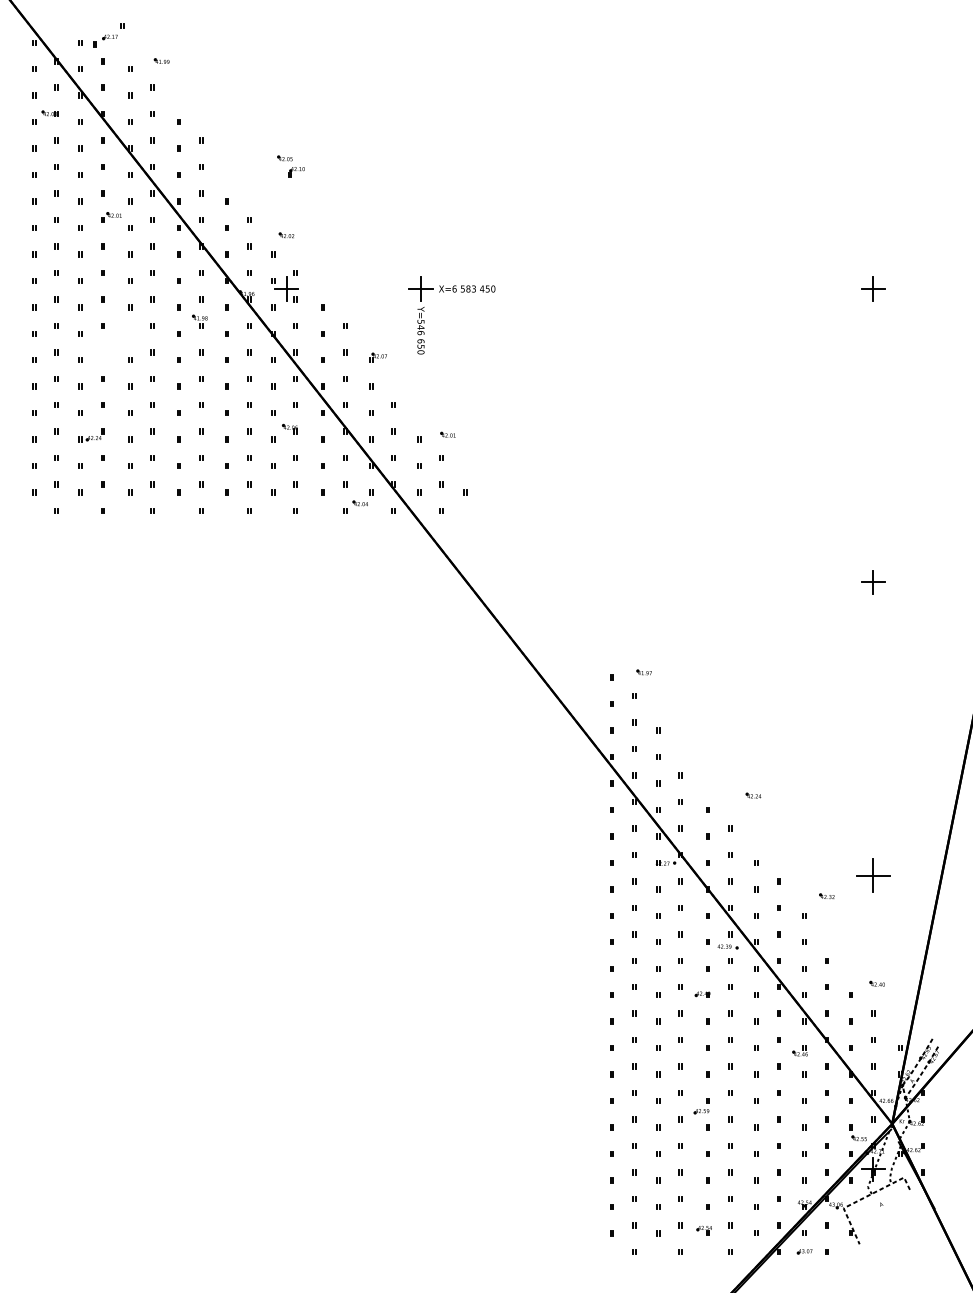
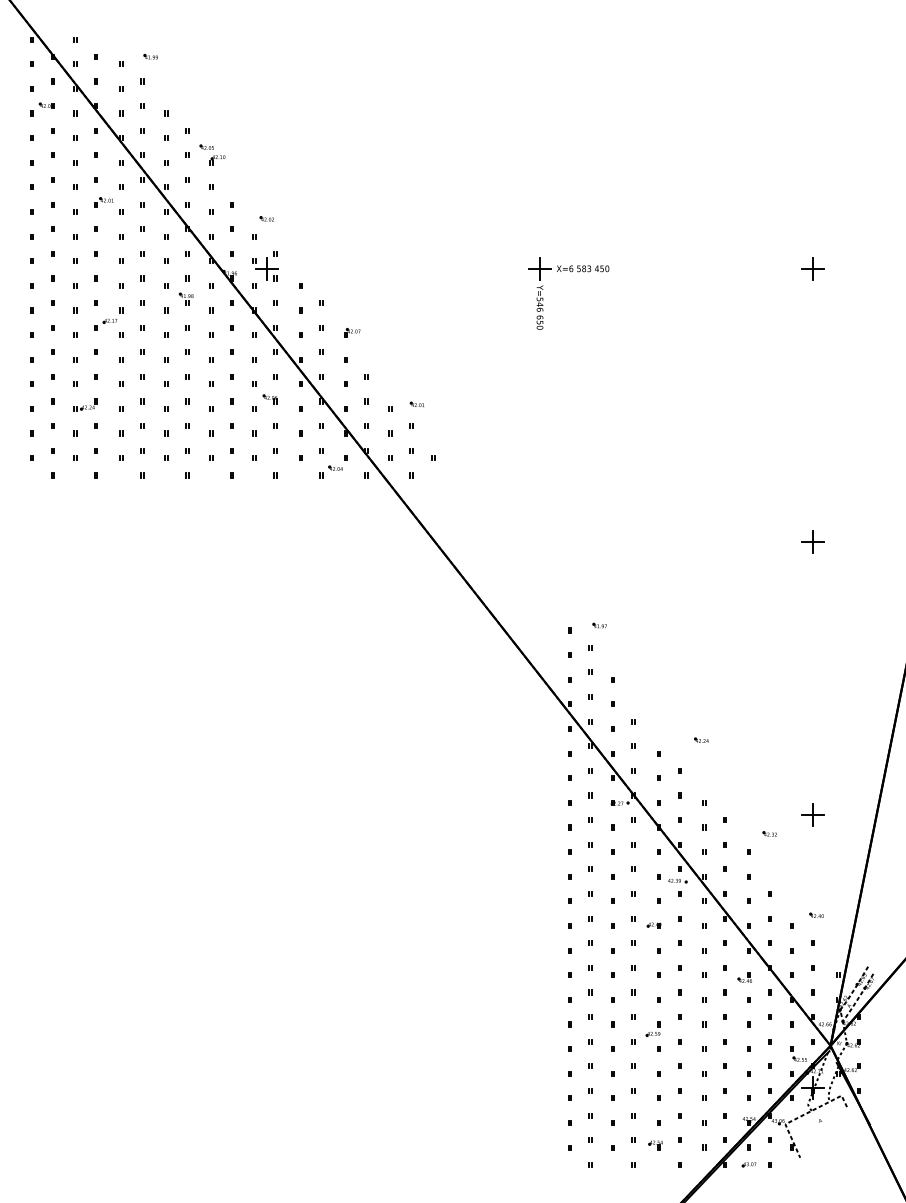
part: (108, 35) -> (108, 319), moved
part: (290, 166) -> (211, 154), moved
part: (453, 292) -> (570, 272), moved
part: (873, 875) -> (813, 814), size x0.71

